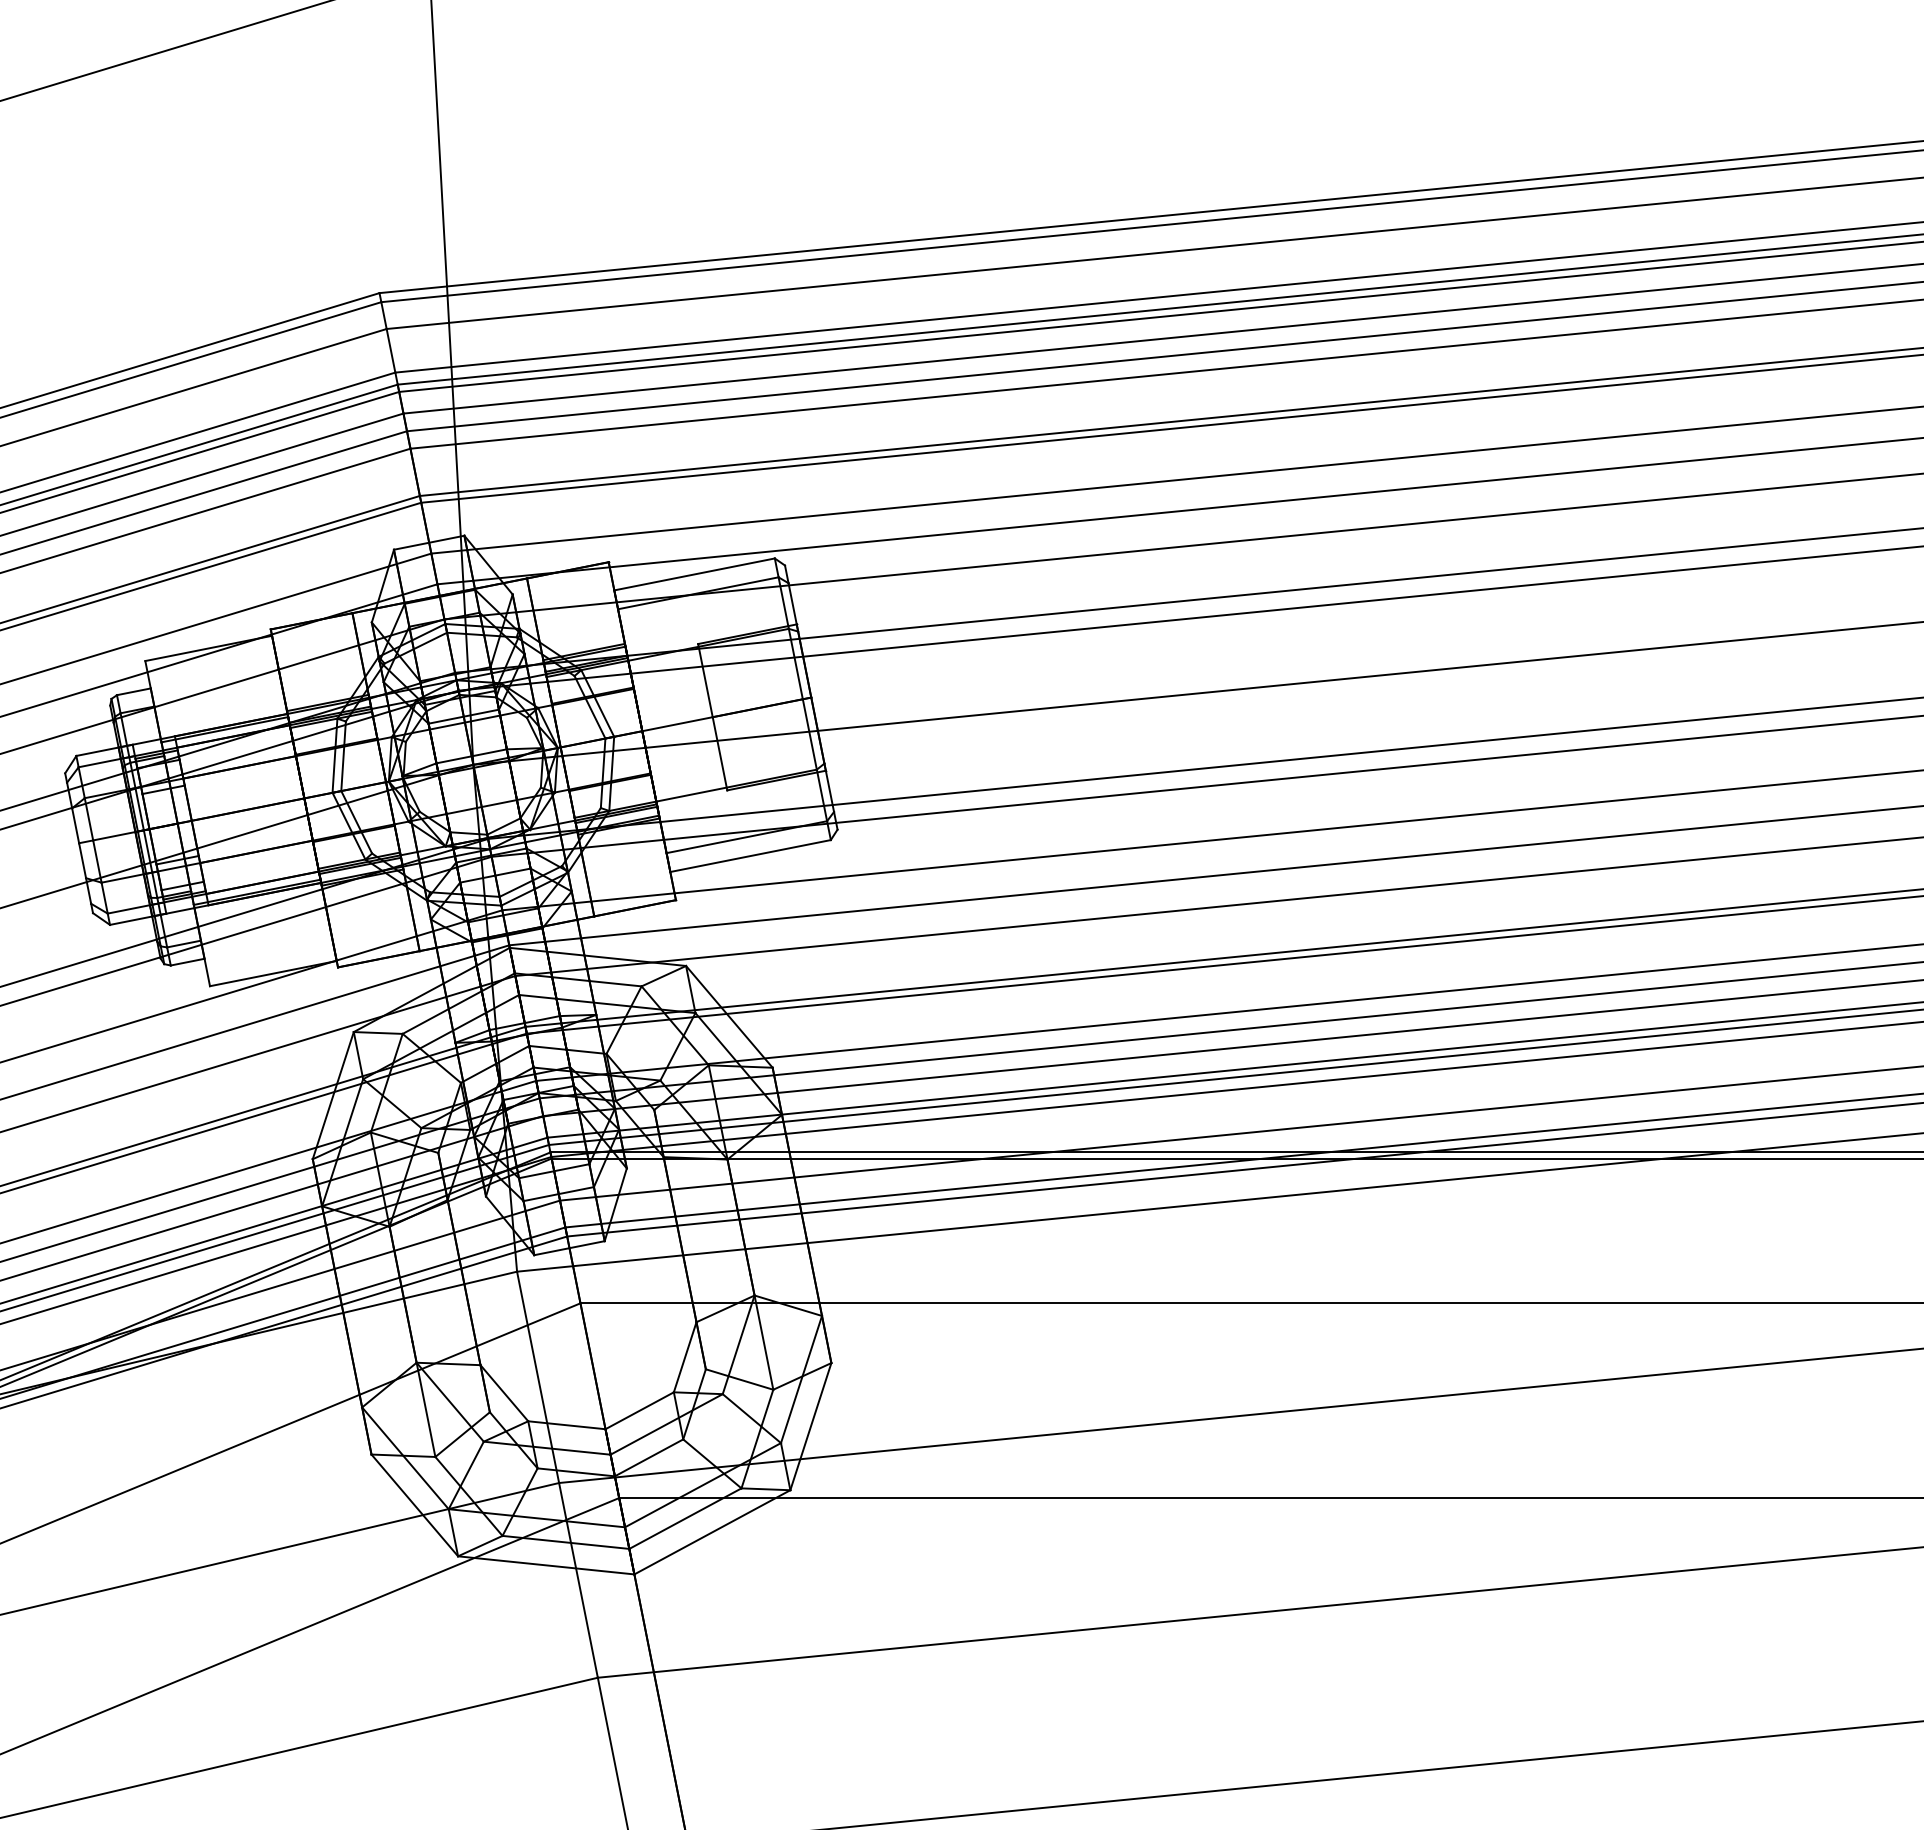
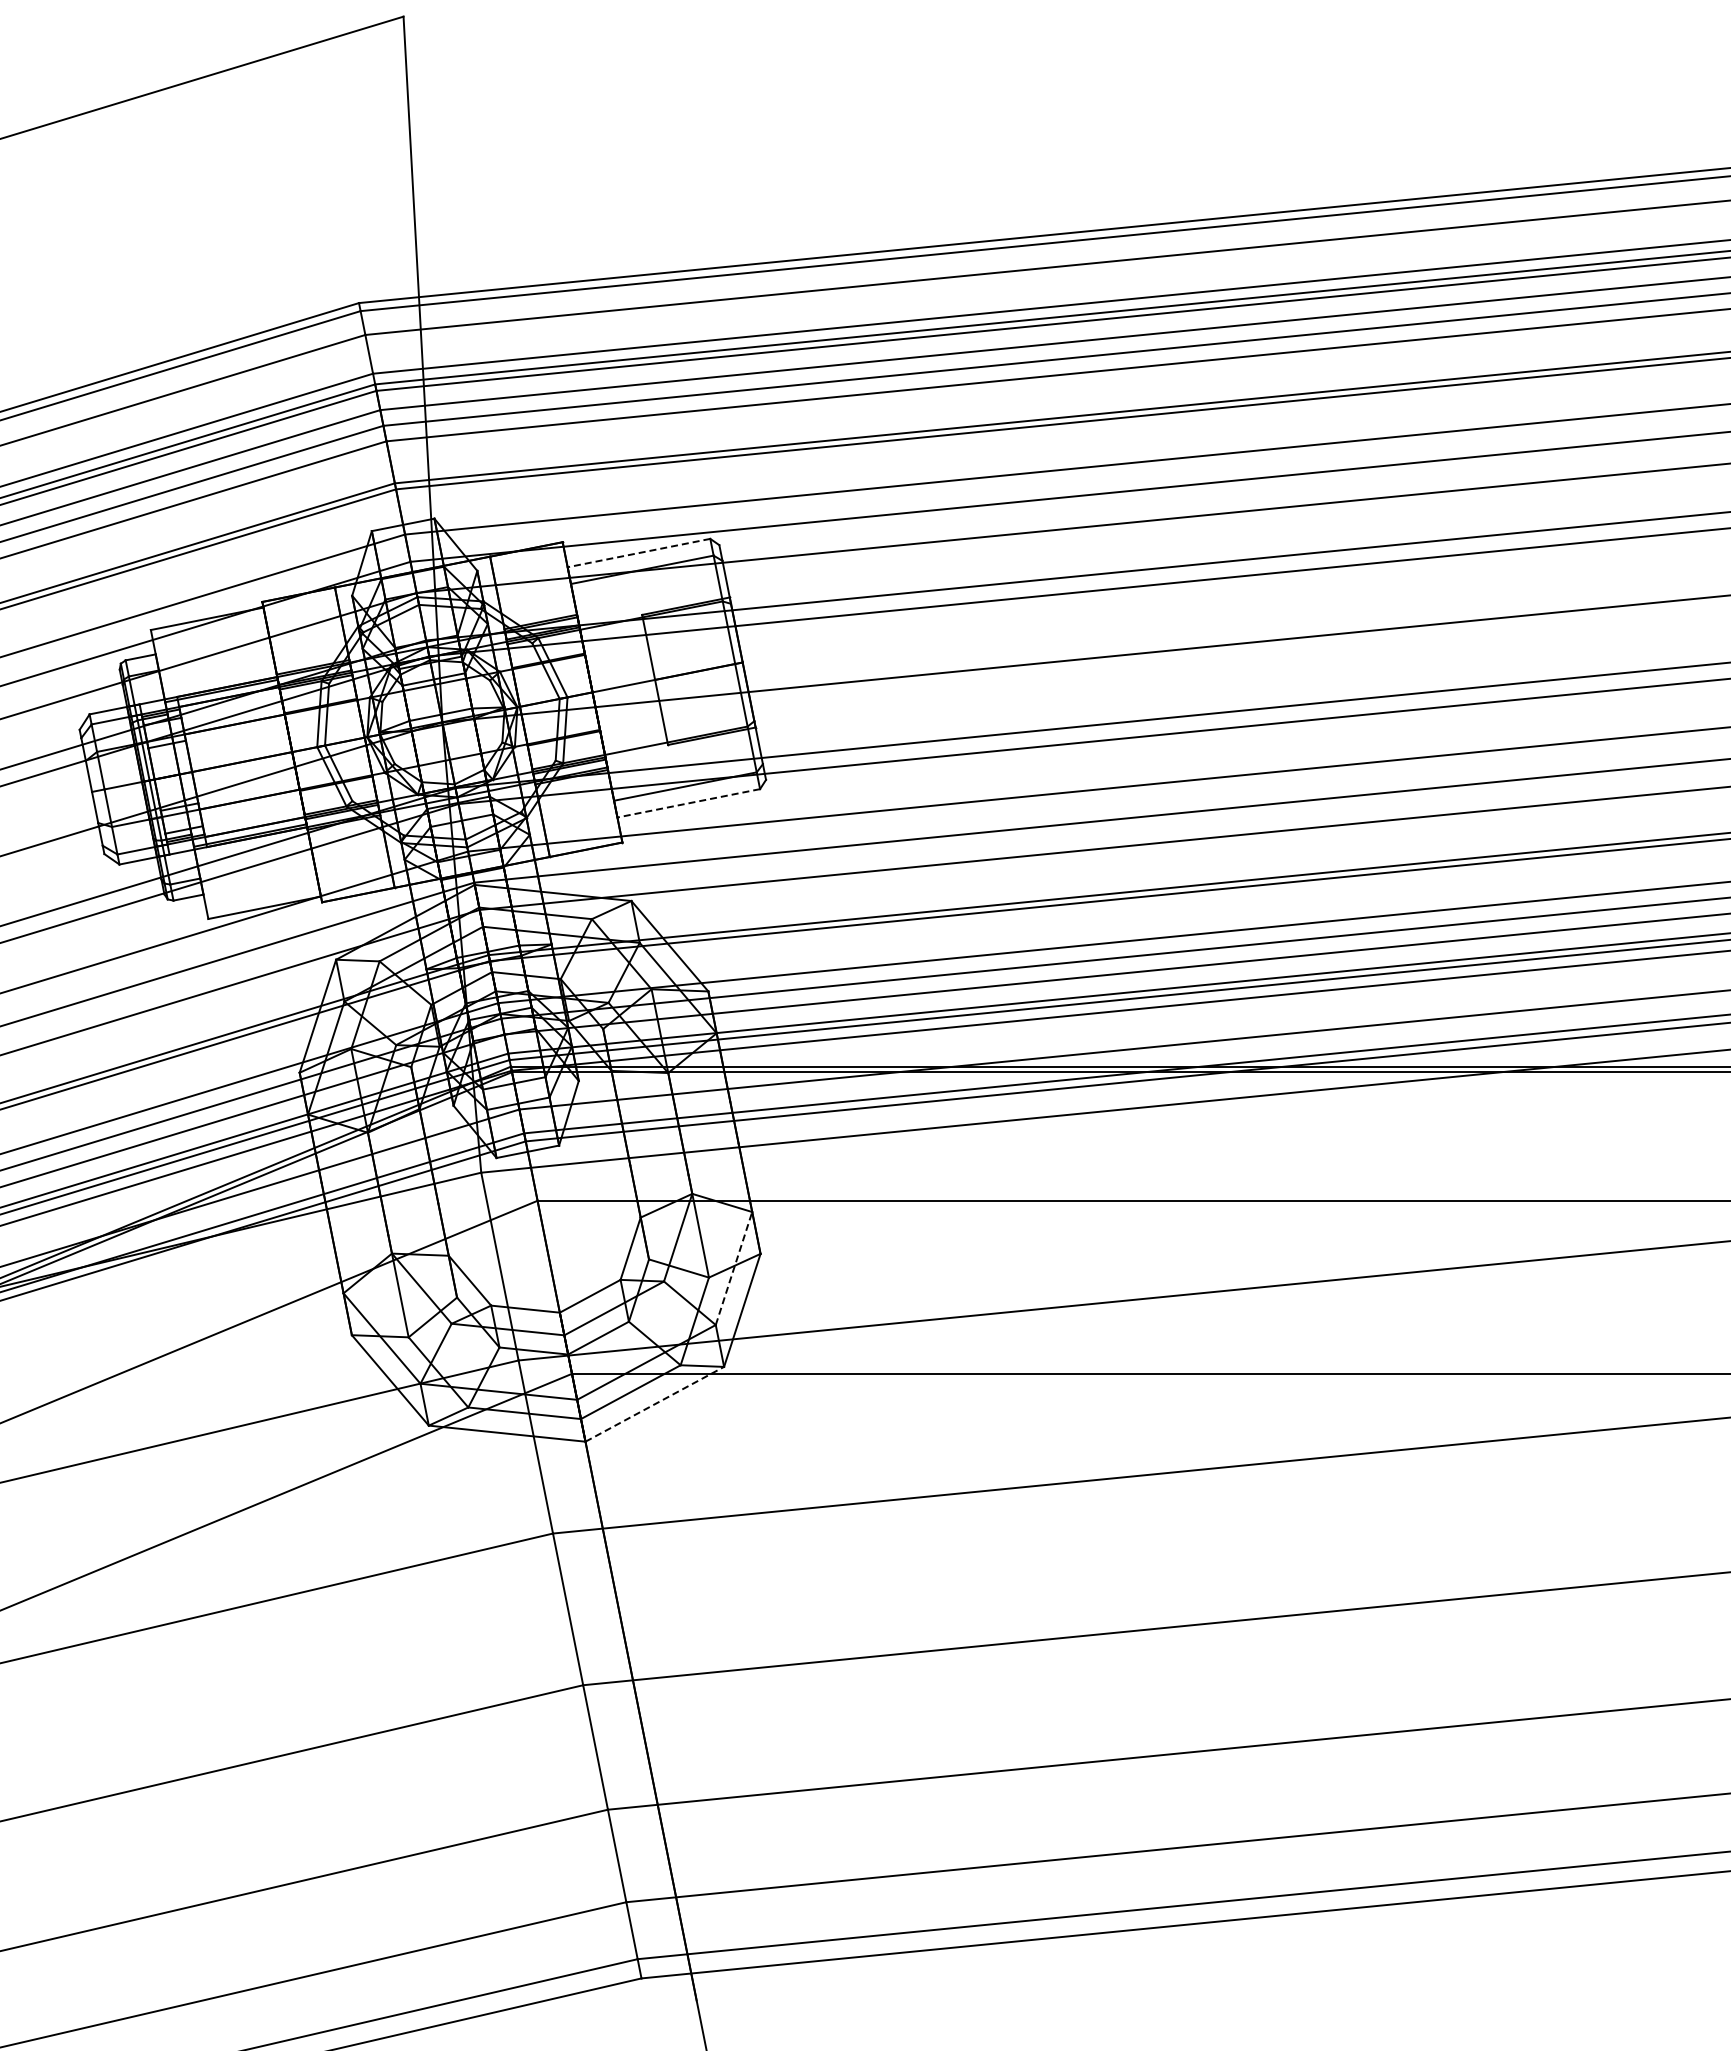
line: (694, 574) -> (638, 553), solid -> dashed
line: (750, 856) -> (688, 803), solid -> dashed
line: (802, 1379) -> (734, 1268), solid -> dashed
line: (712, 1532) -> (654, 1404), solid -> dashed

